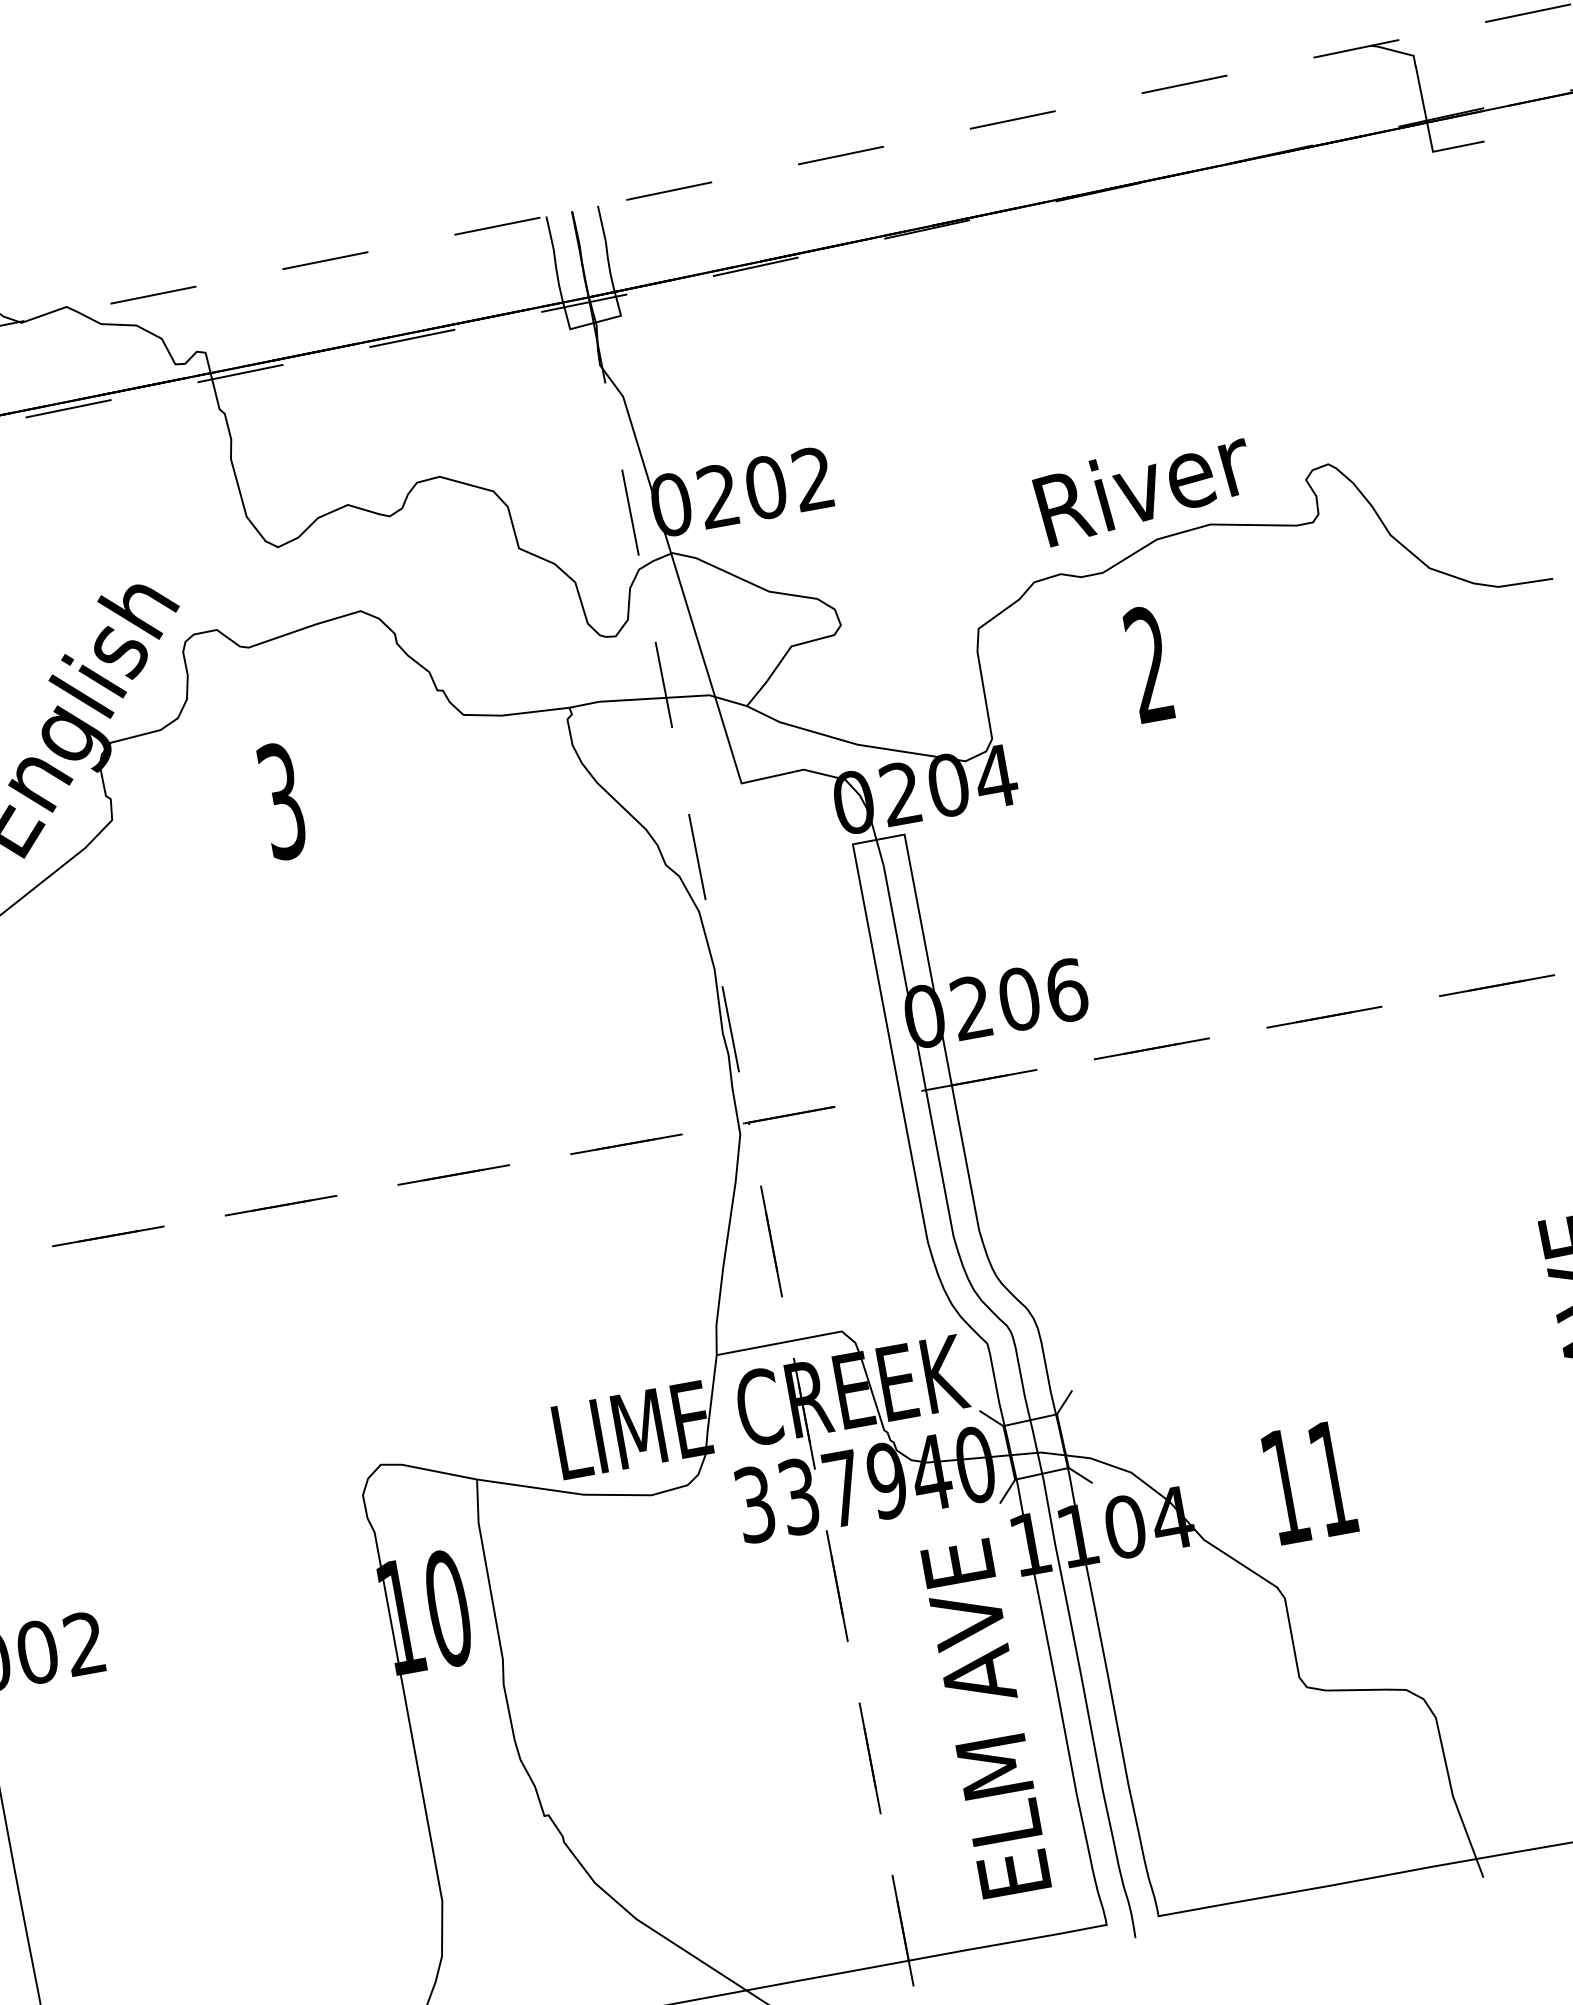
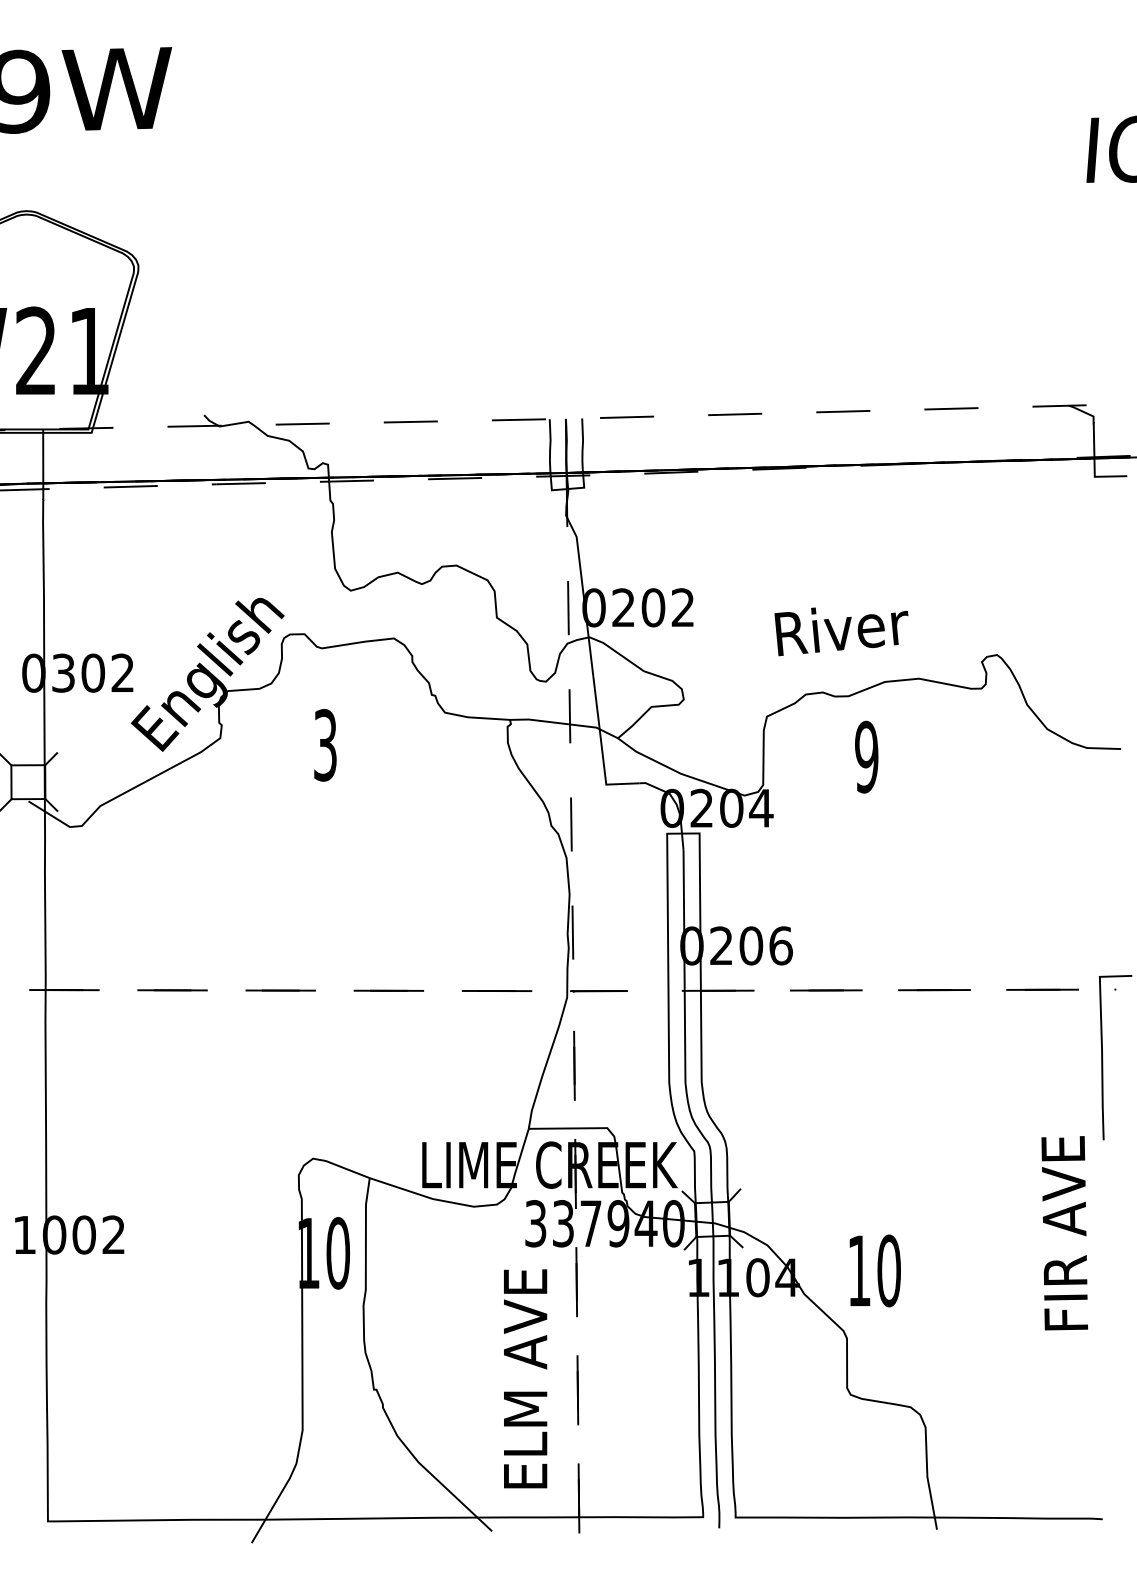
text: (1143, 490) -> (841, 631), moved
text: (1148, 663) -> (866, 756), 2 -> 9
text: (1331, 1477) -> (888, 1270), 11 -> 10
text: (985, 1718) -> (525, 1378), moved

